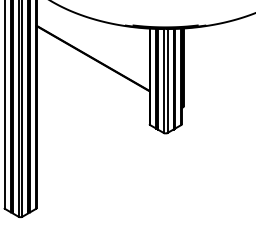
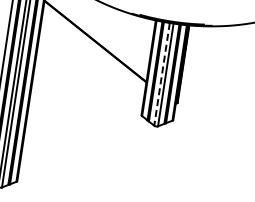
line: (163, 81) -> (161, 74), solid -> dashed

